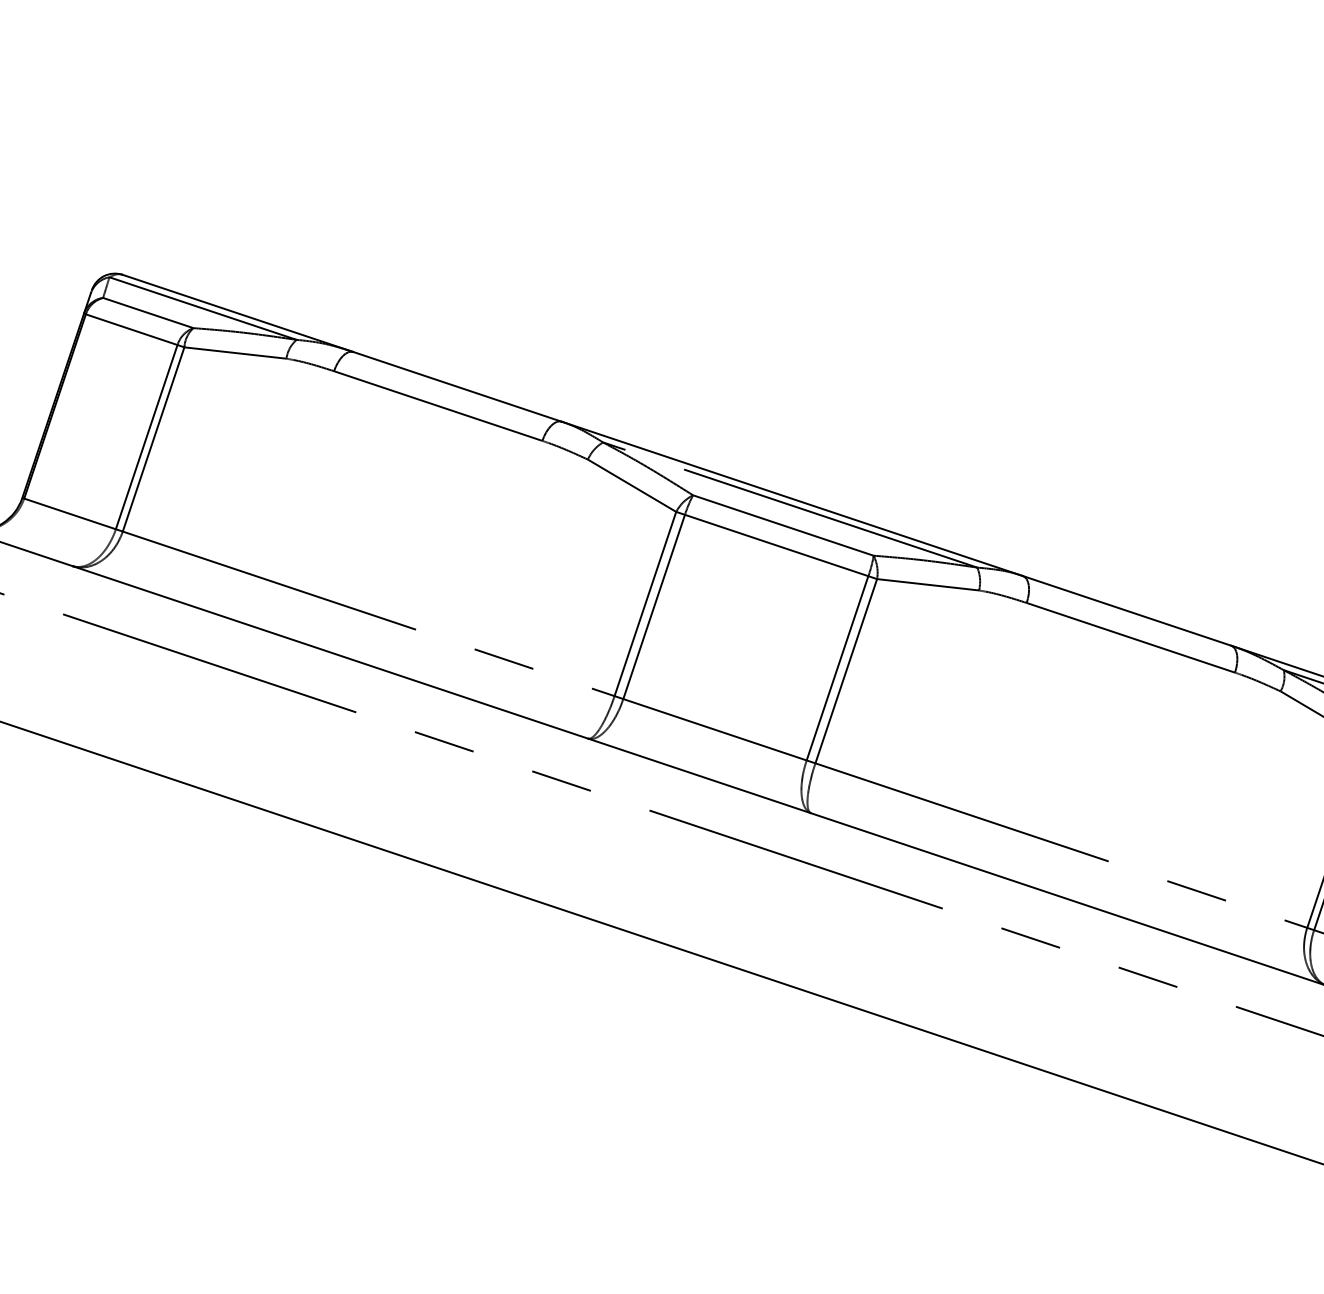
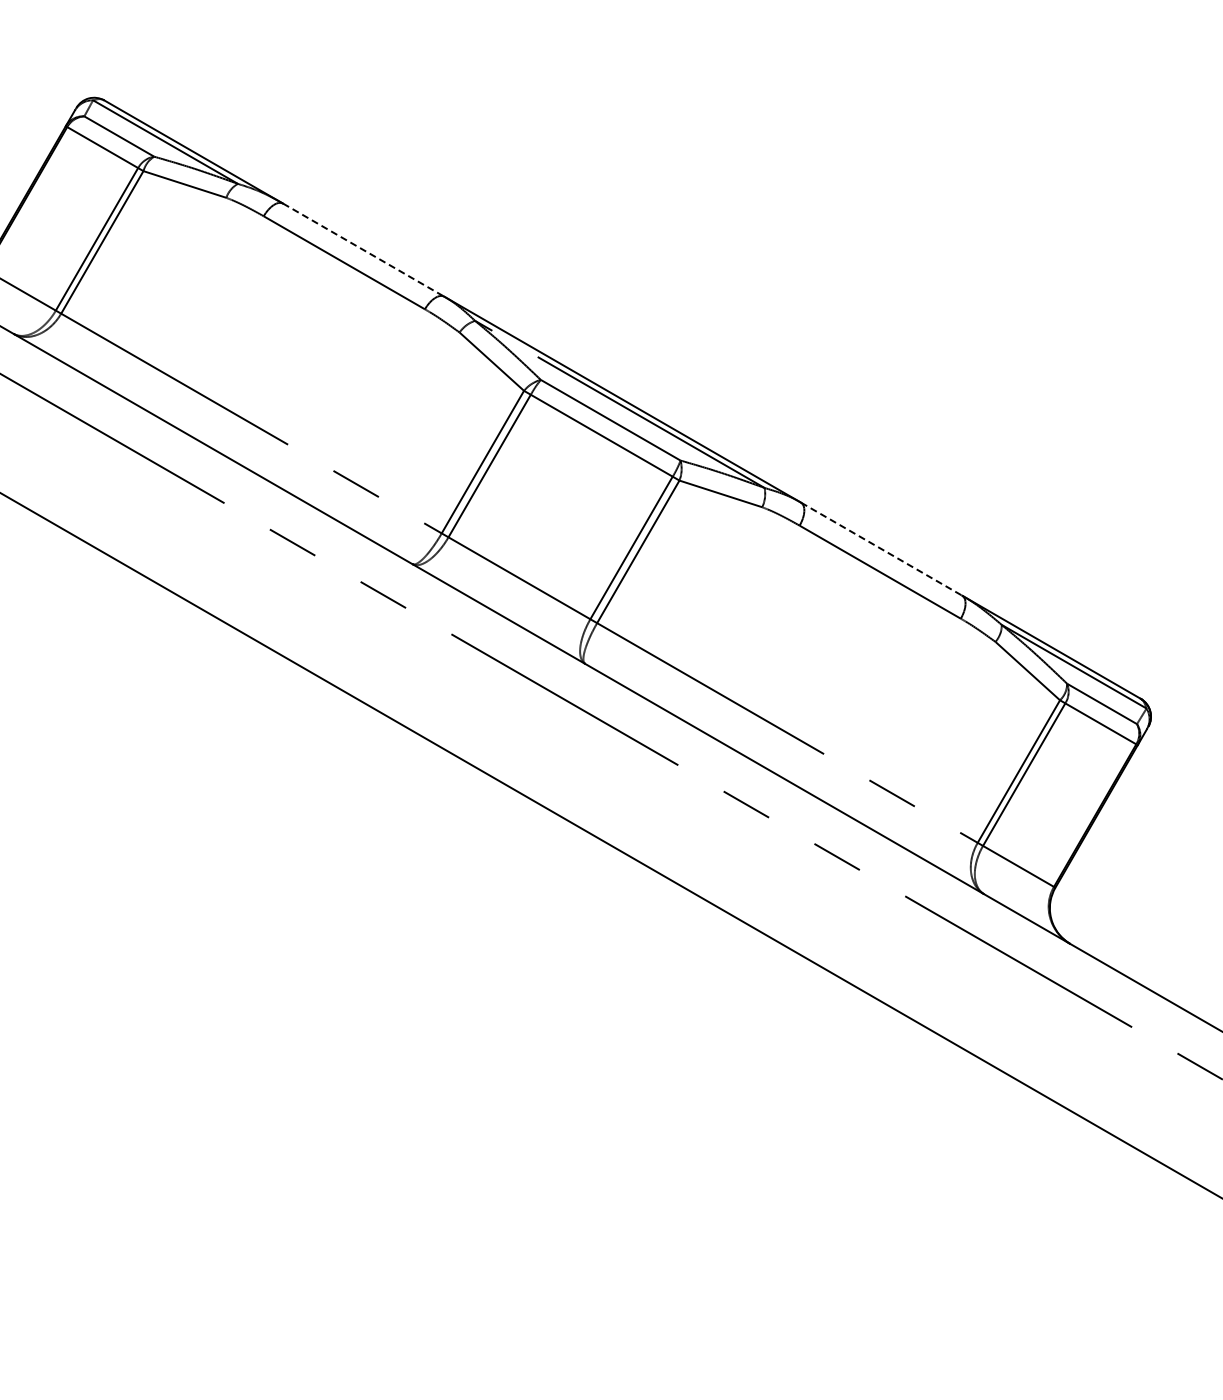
line: (457, 387) -> (363, 250), solid -> dashed
line: (1128, 611) -> (882, 549), solid -> dashed

